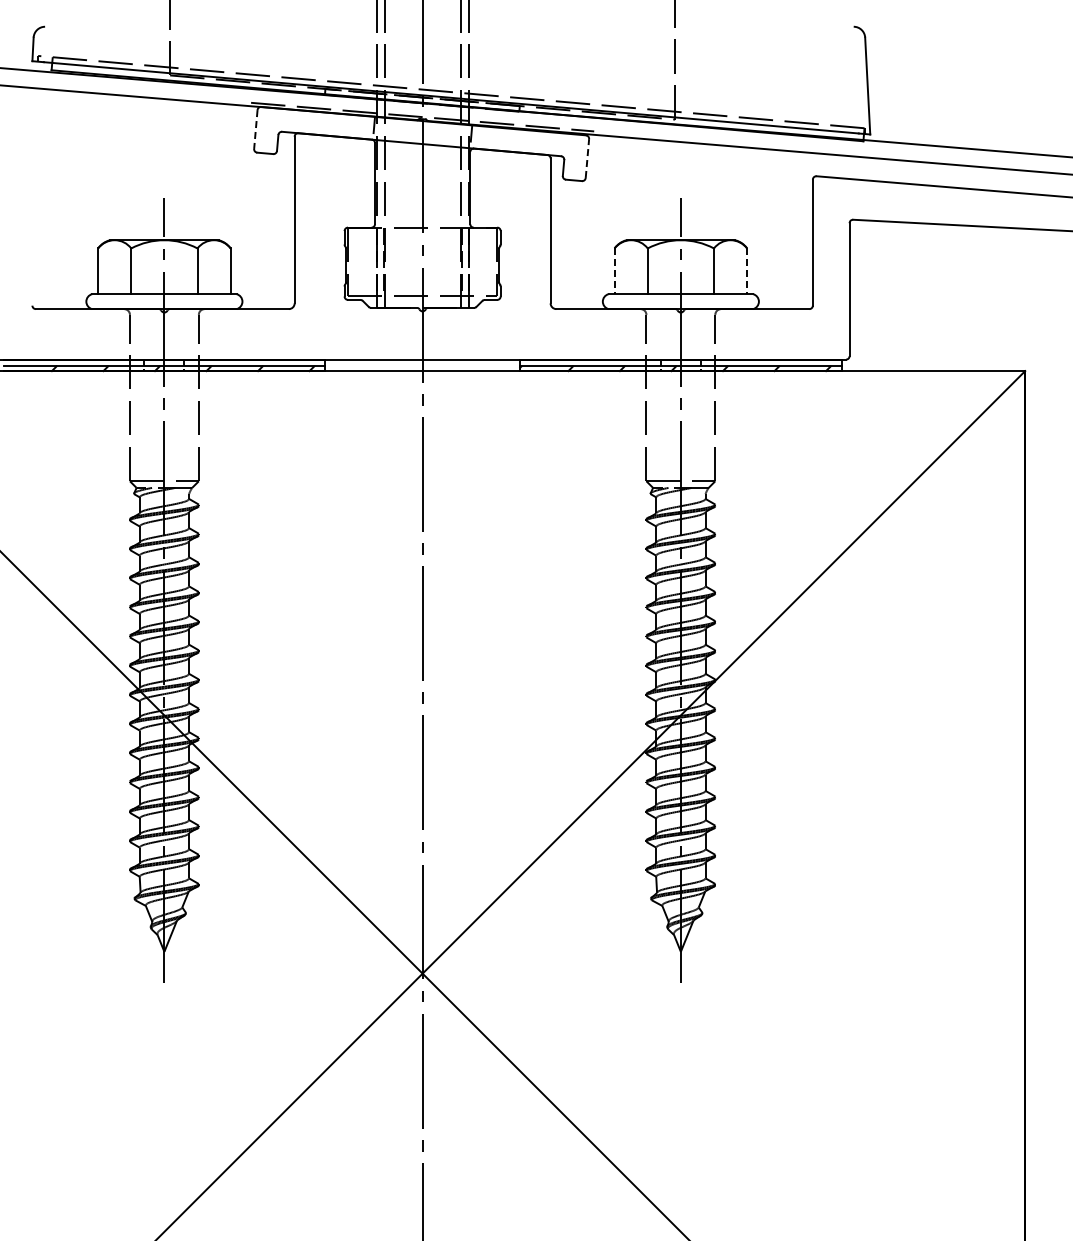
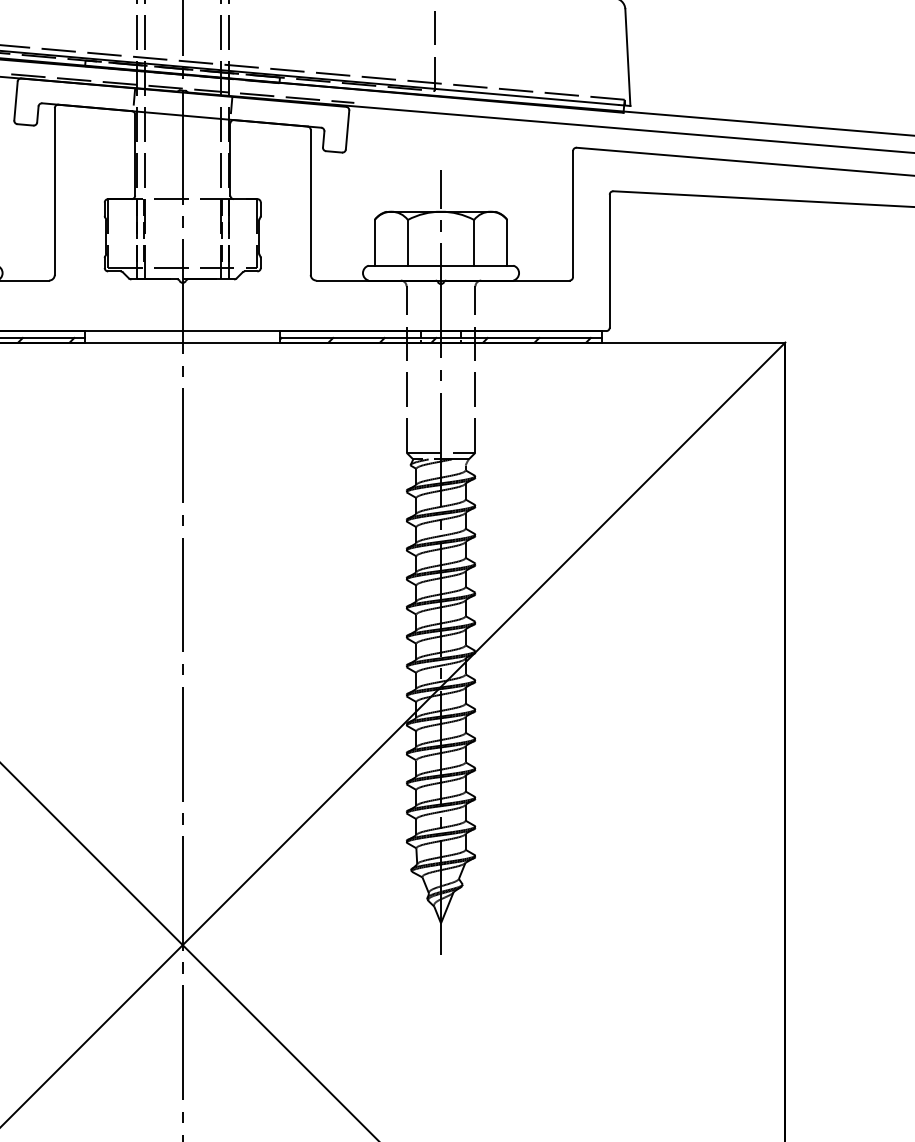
line: (255, 129) -> (15, 101), dashed -> solid
line: (587, 158) -> (347, 130), dashed -> solid
line: (614, 271) -> (374, 243), dashed -> solid
line: (747, 271) -> (507, 243), dashed -> solid

